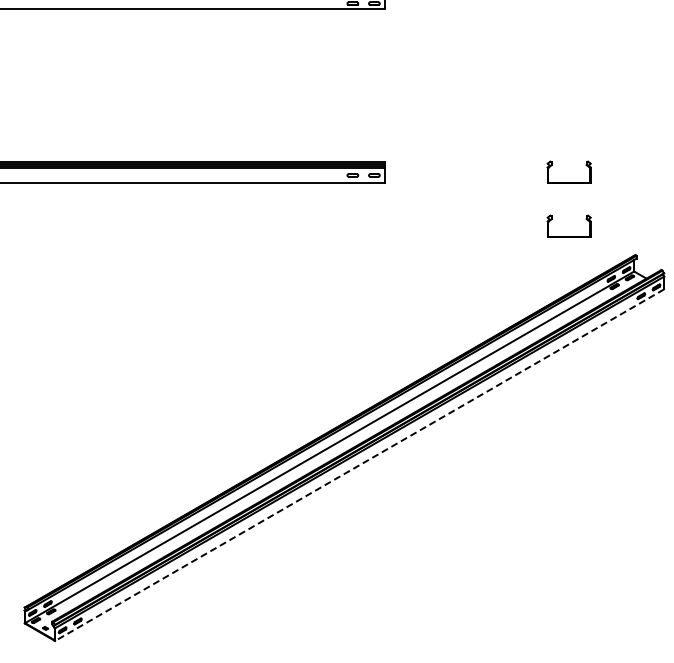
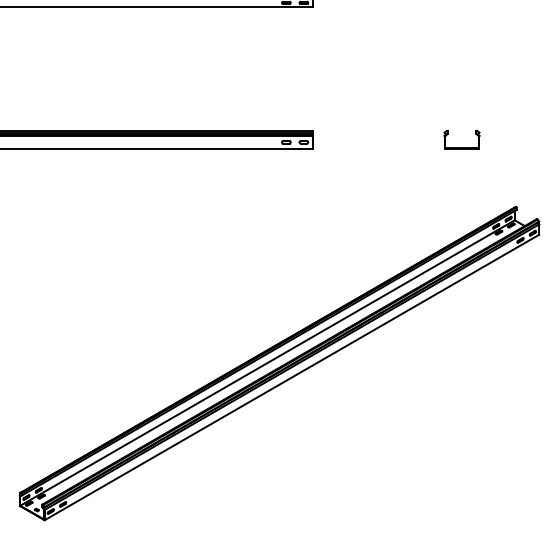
part: (568, 236) -> (461, 191), removed
line: (359, 465) -> (291, 377), dashed -> solid

